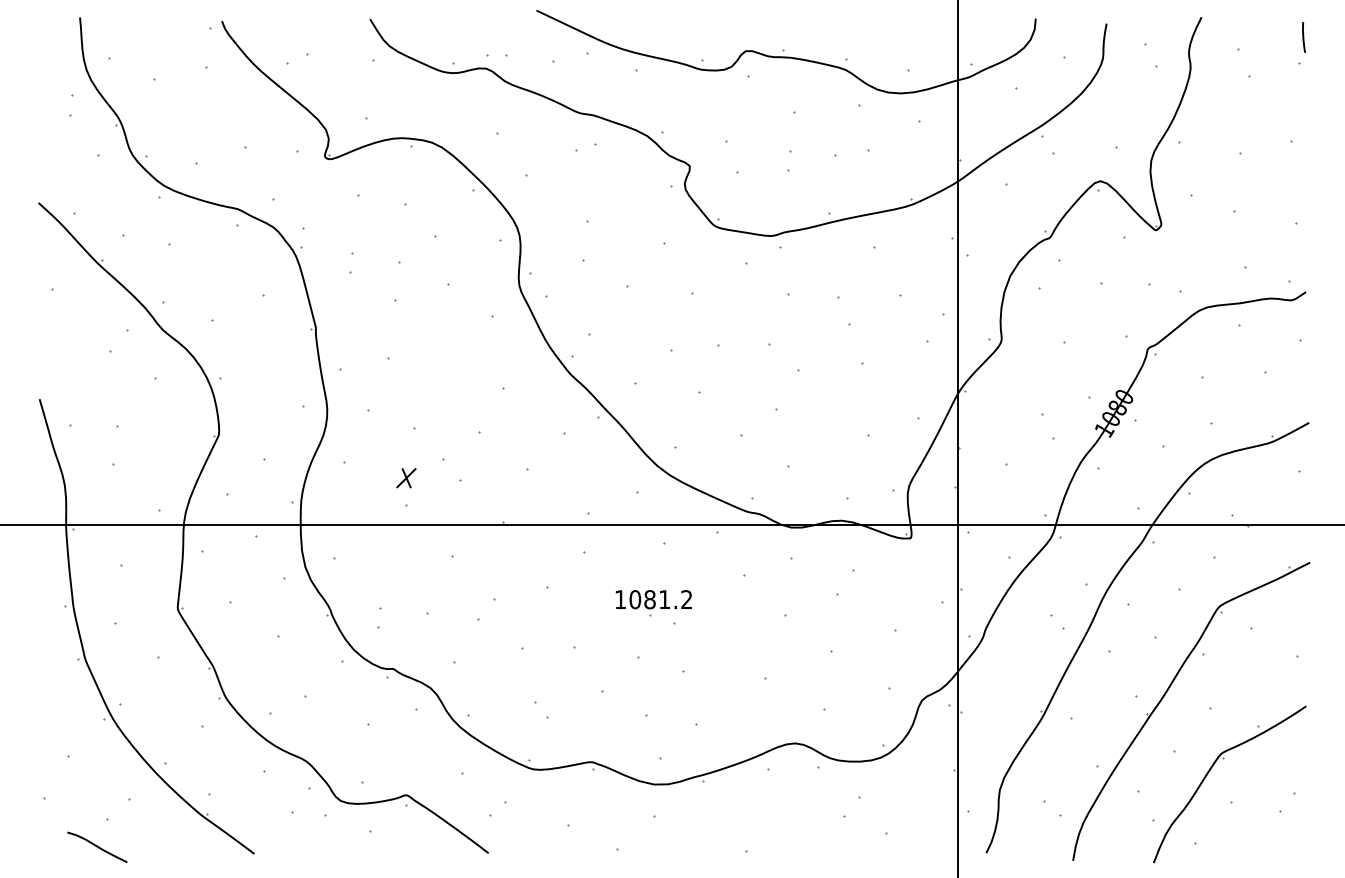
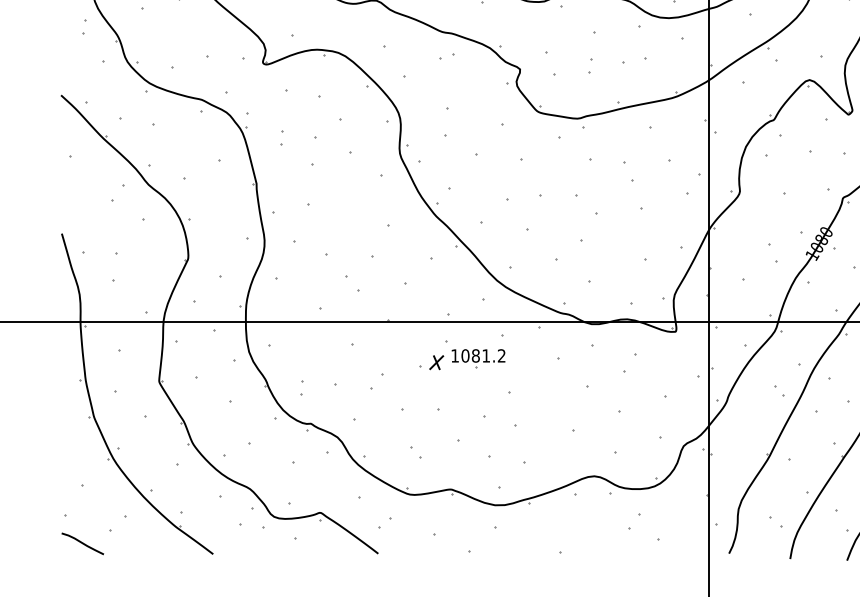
part: (406, 478) -> (436, 362), moved
part: (653, 603) -> (478, 358), moved
curve: (97, 846) -> (82, 543), moved

